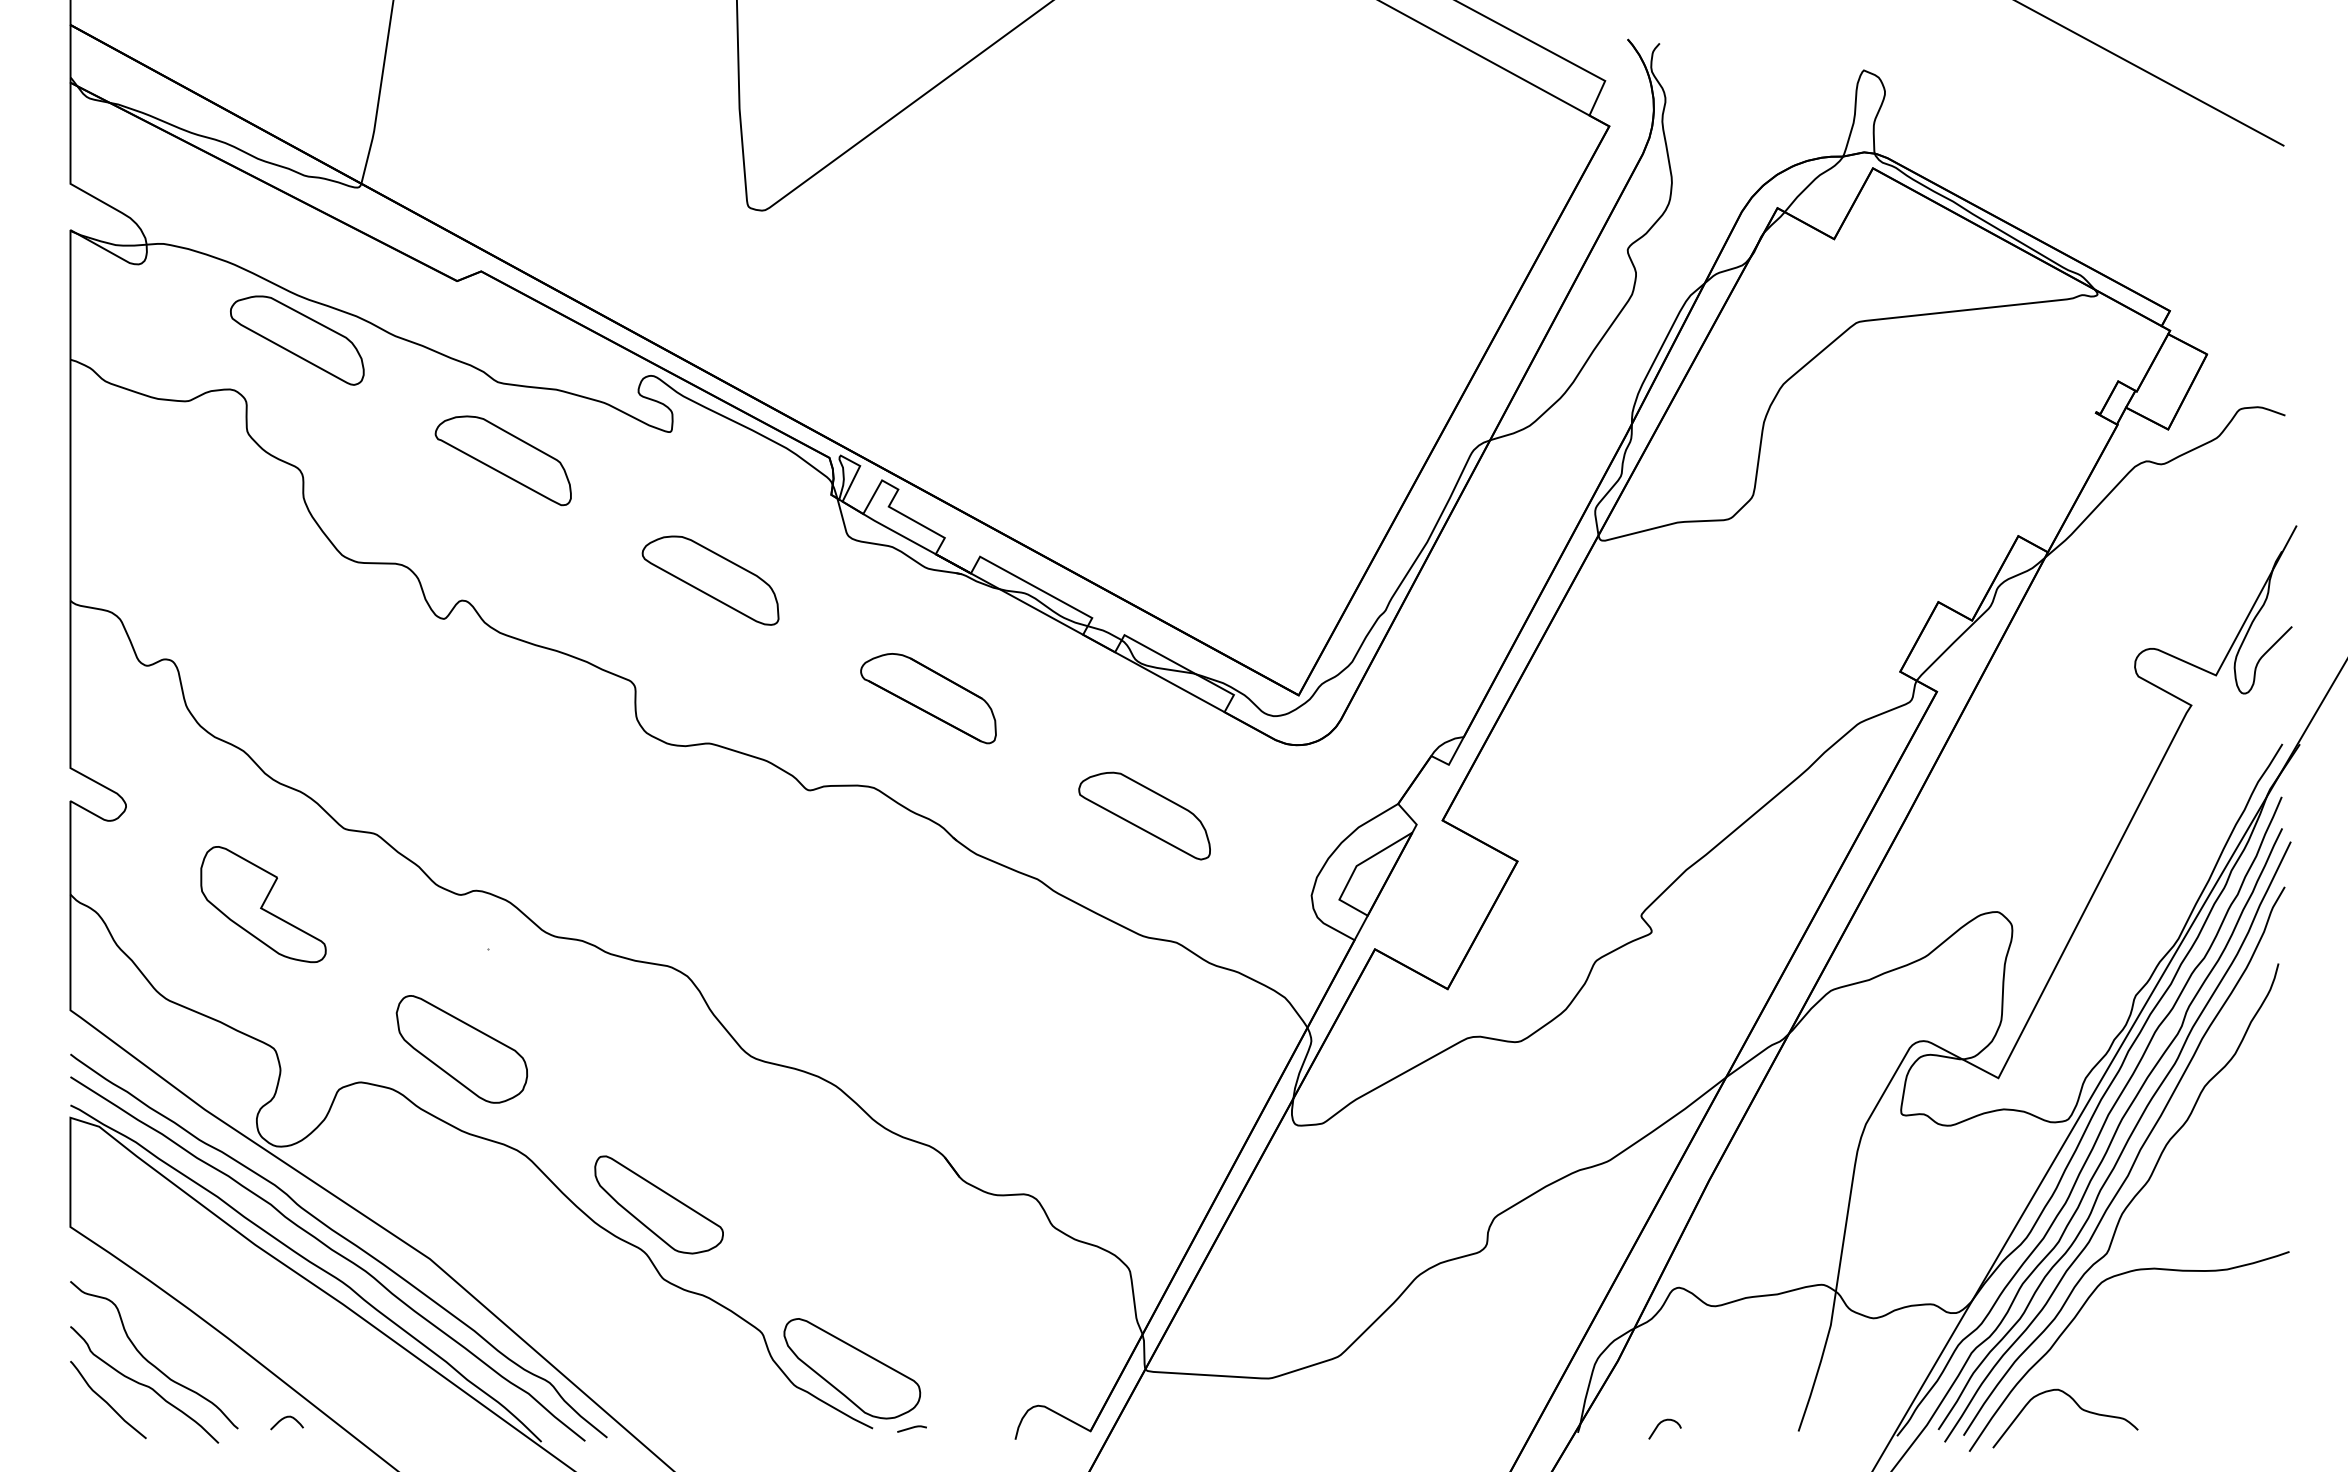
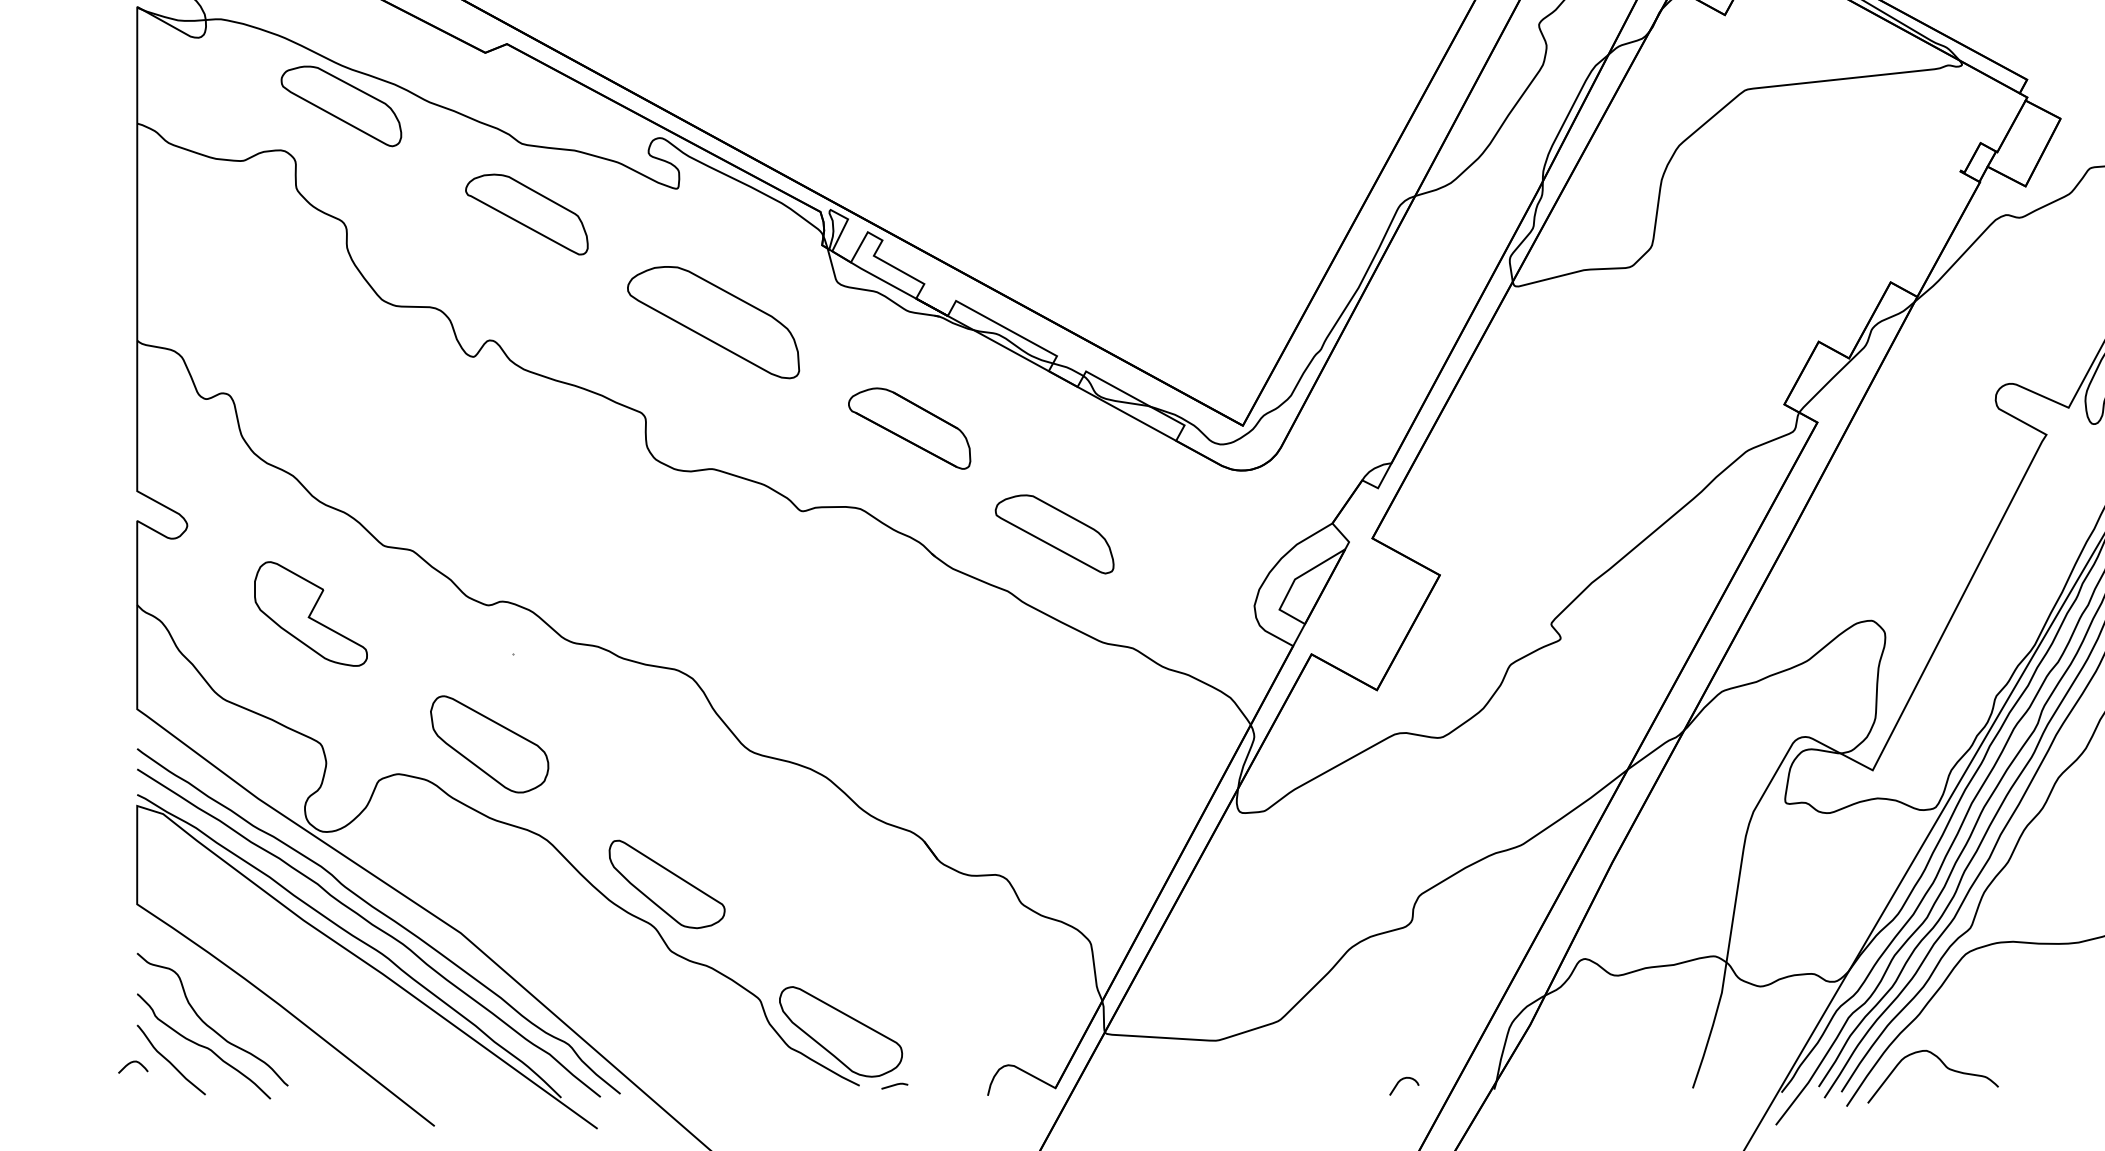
part: (710, 580) -> (713, 322), size x1.4
part: (1144, 815) -> (1054, 533), moved
curve: (286, 1418) -> (132, 1063), moved
curve: (1660, 1424) -> (1400, 1082), moved

